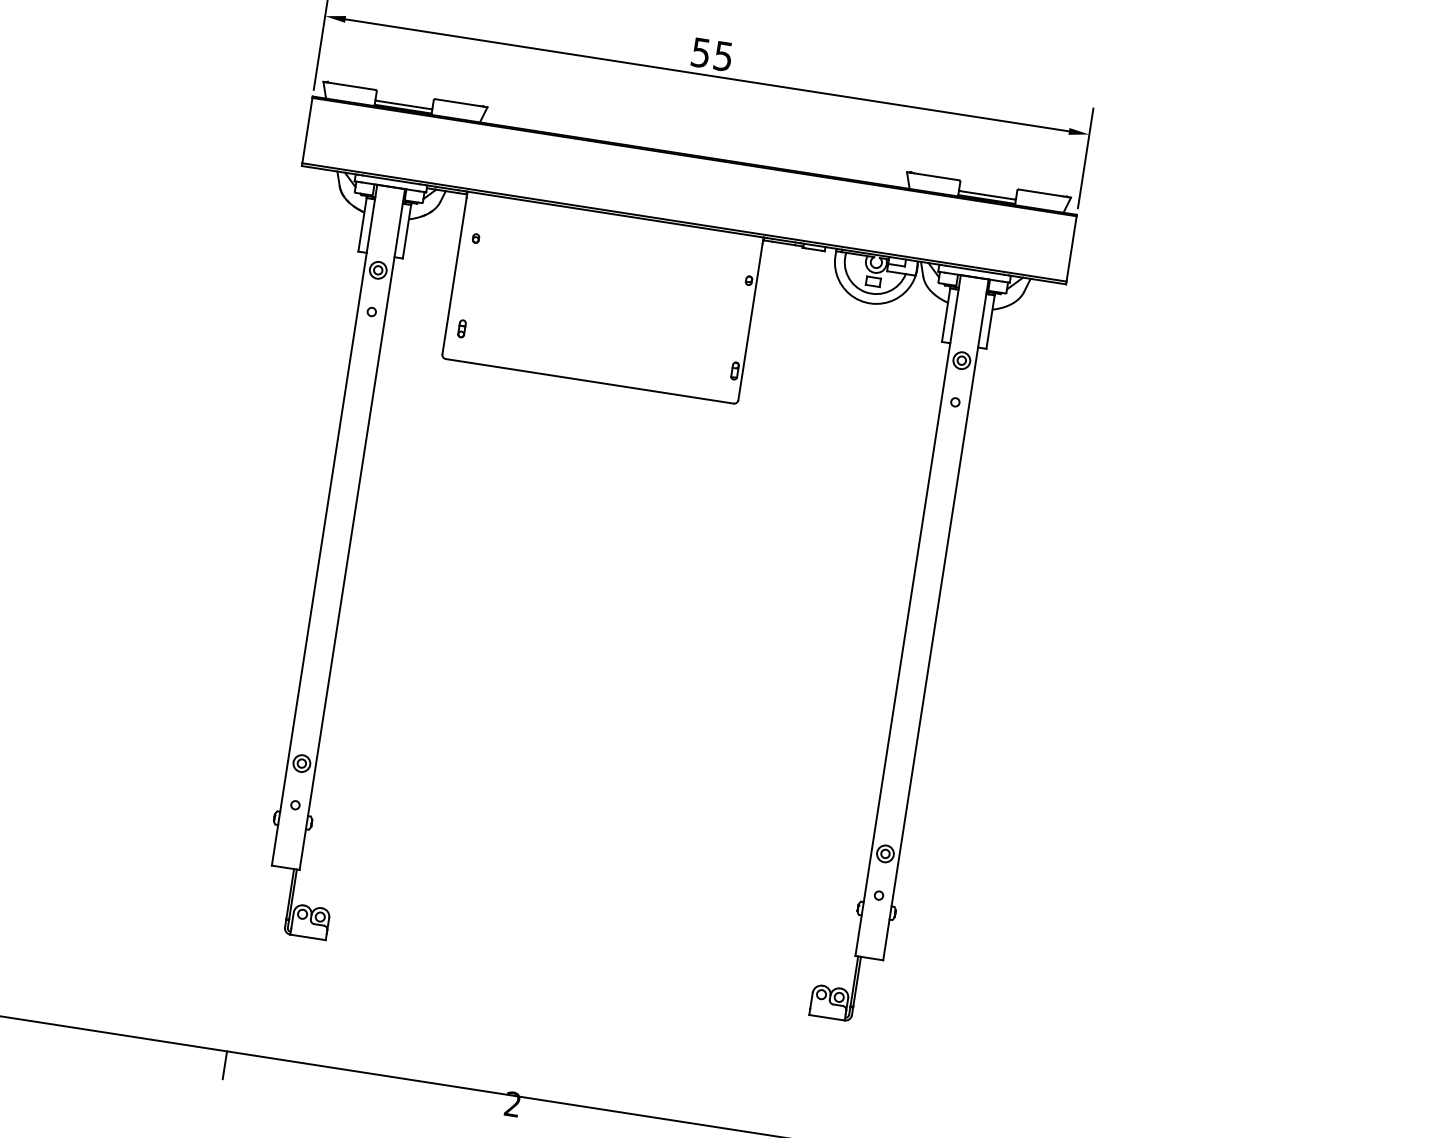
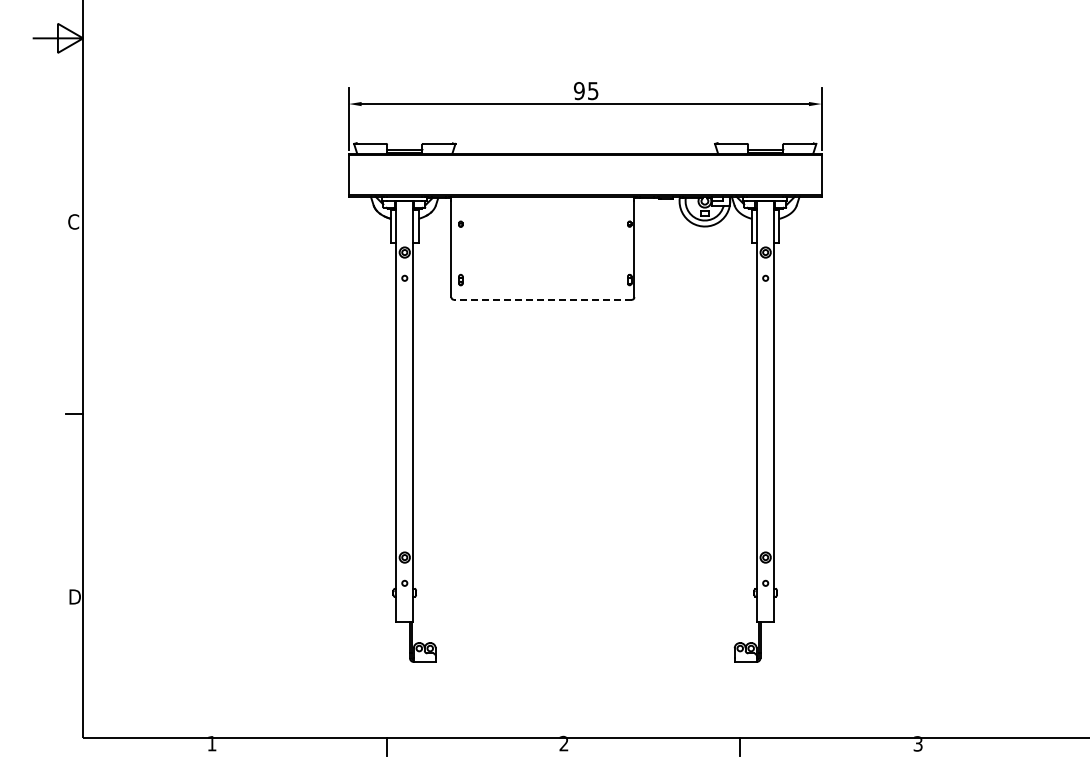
text: (699, 51) -> (578, 90), 55 -> 95
line: (589, 380) -> (542, 299), solid -> dashed

